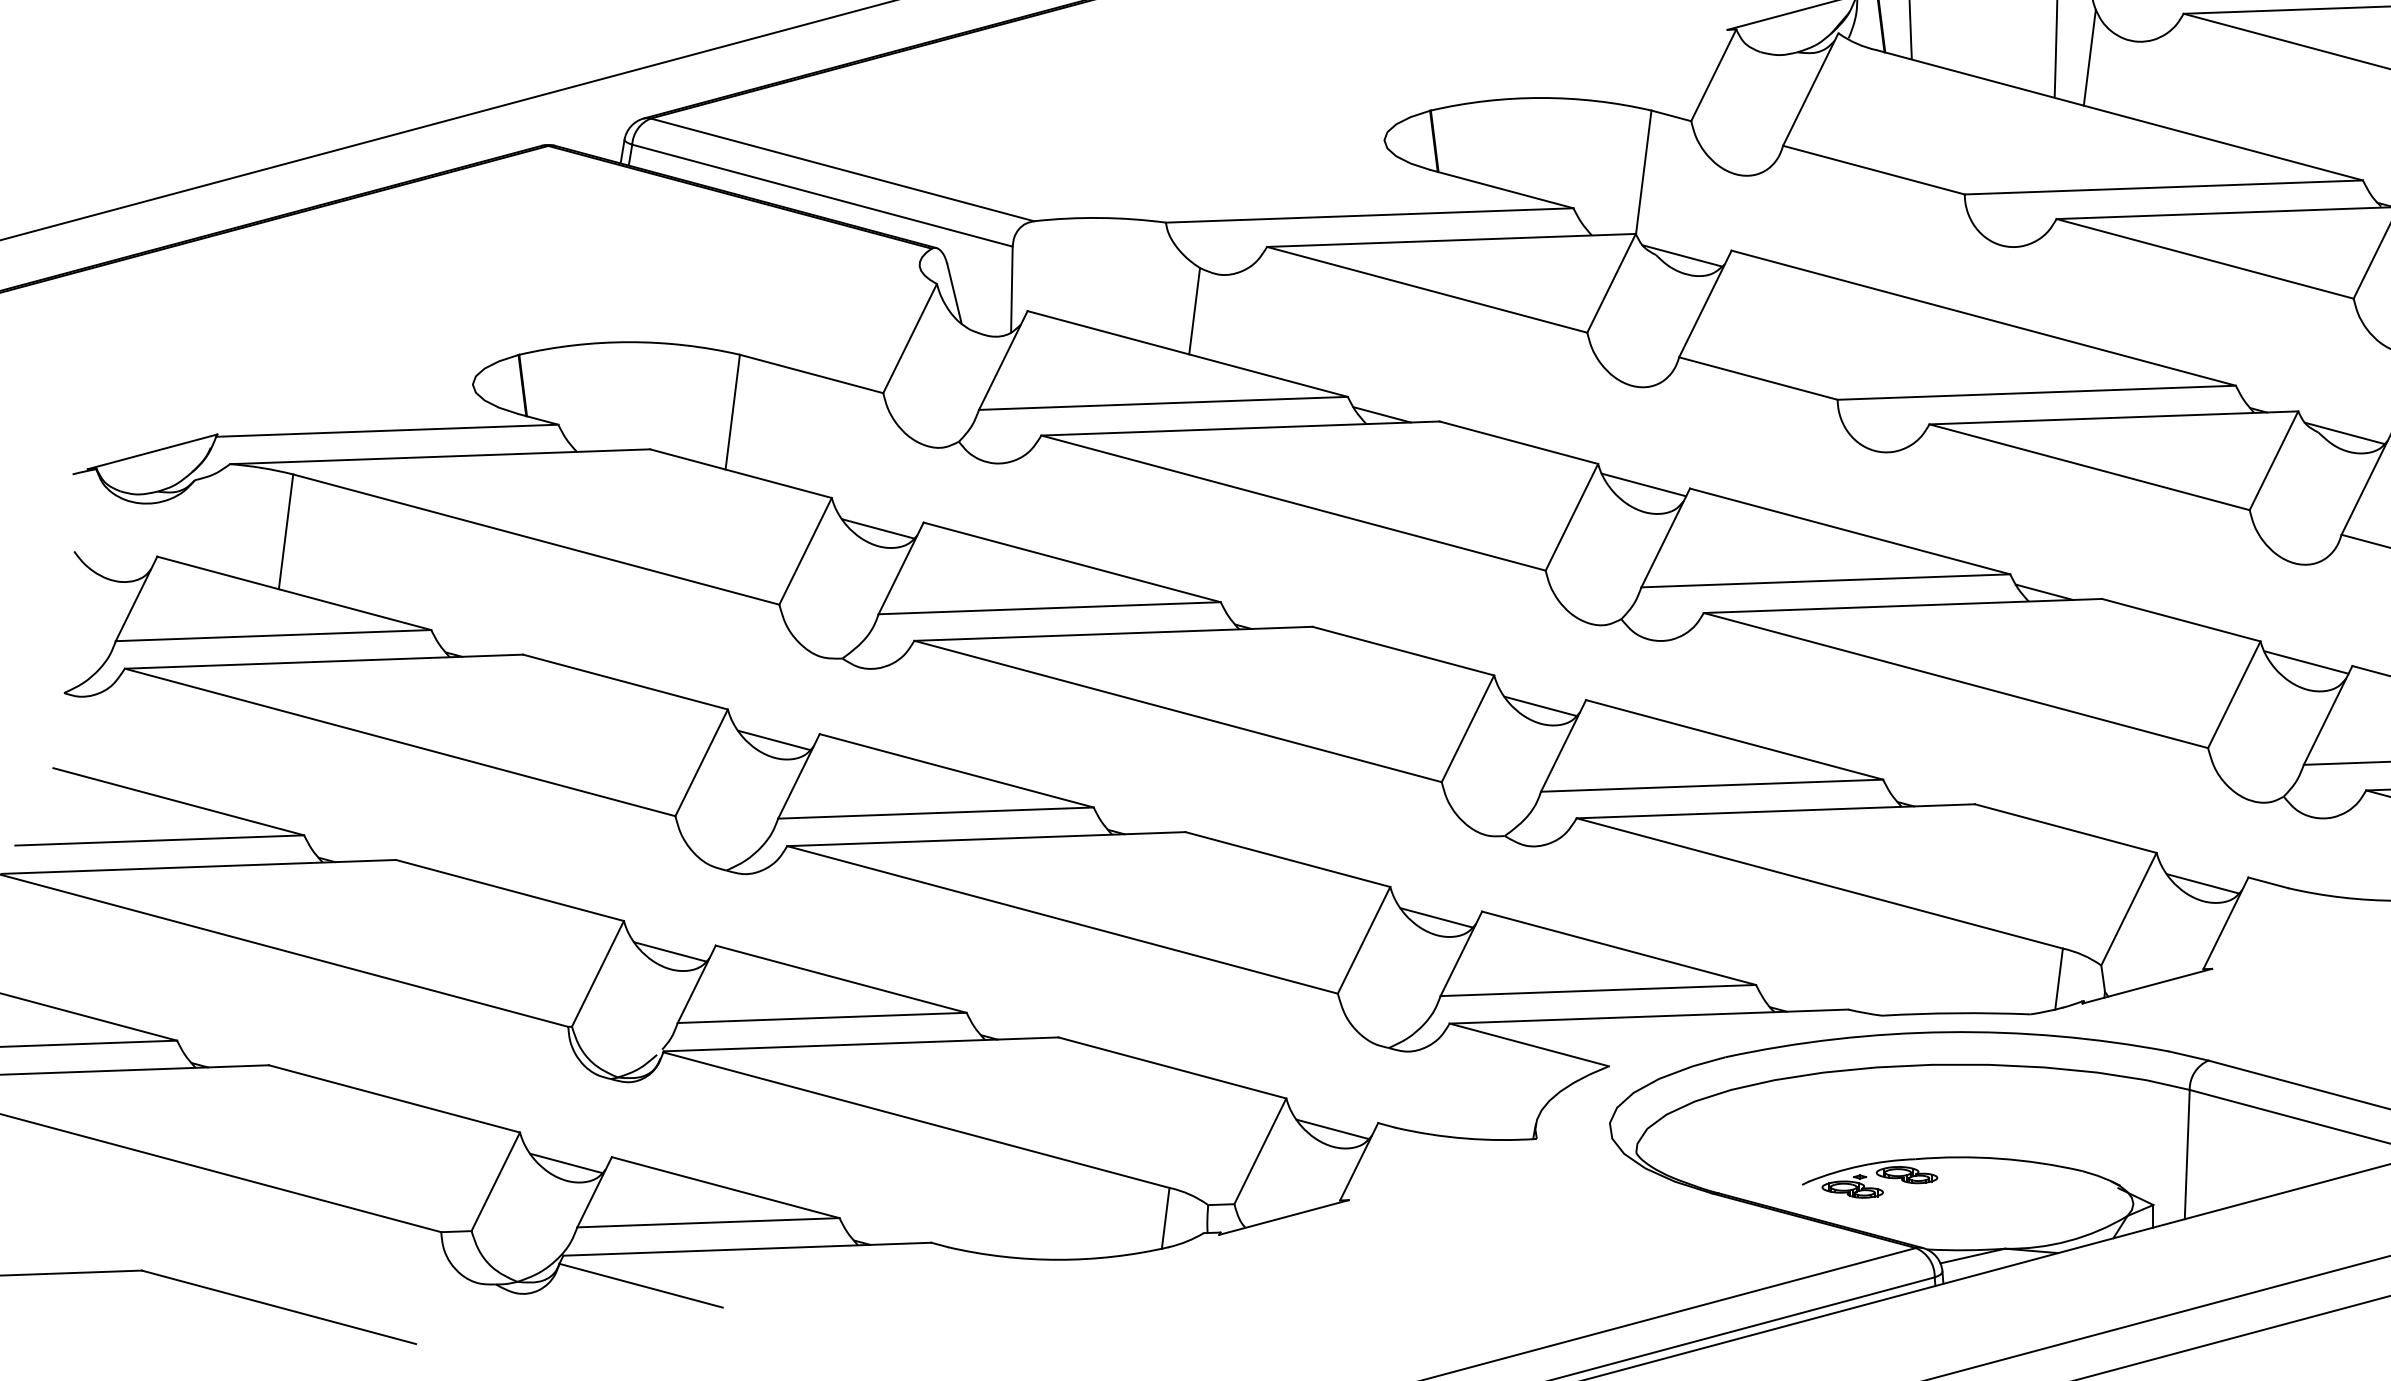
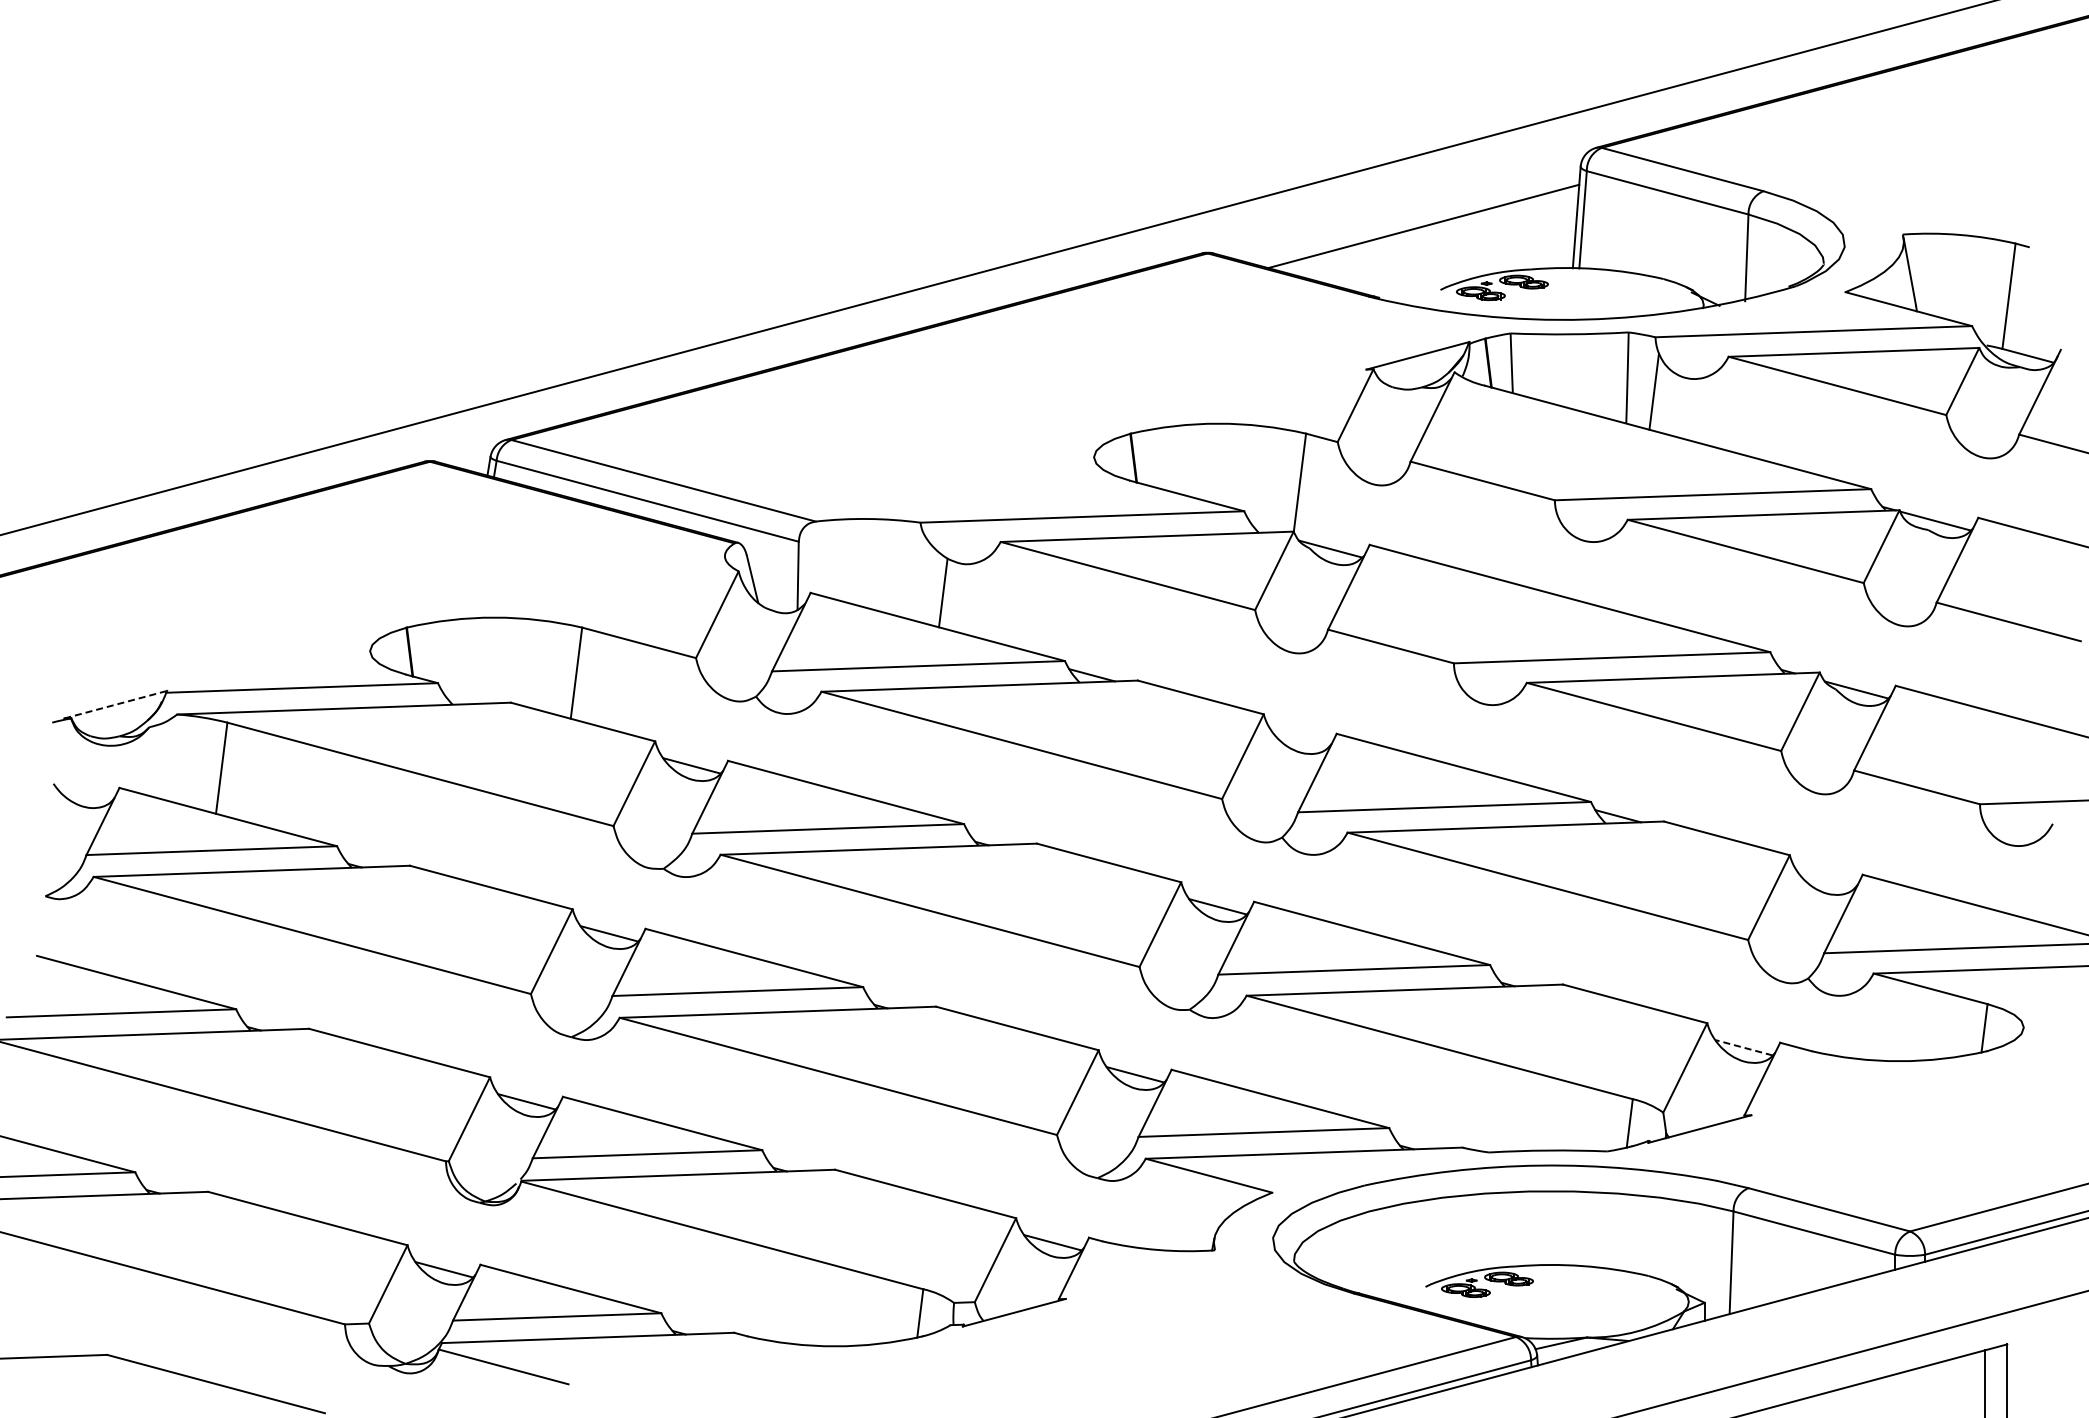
line: (153, 451) -> (116, 704), solid -> dashed
line: (1643, 485) -> (1299, 731), removed
line: (2305, 661) -> (1825, 871), removed
line: (2203, 883) -> (1744, 1047), solid -> dashed

